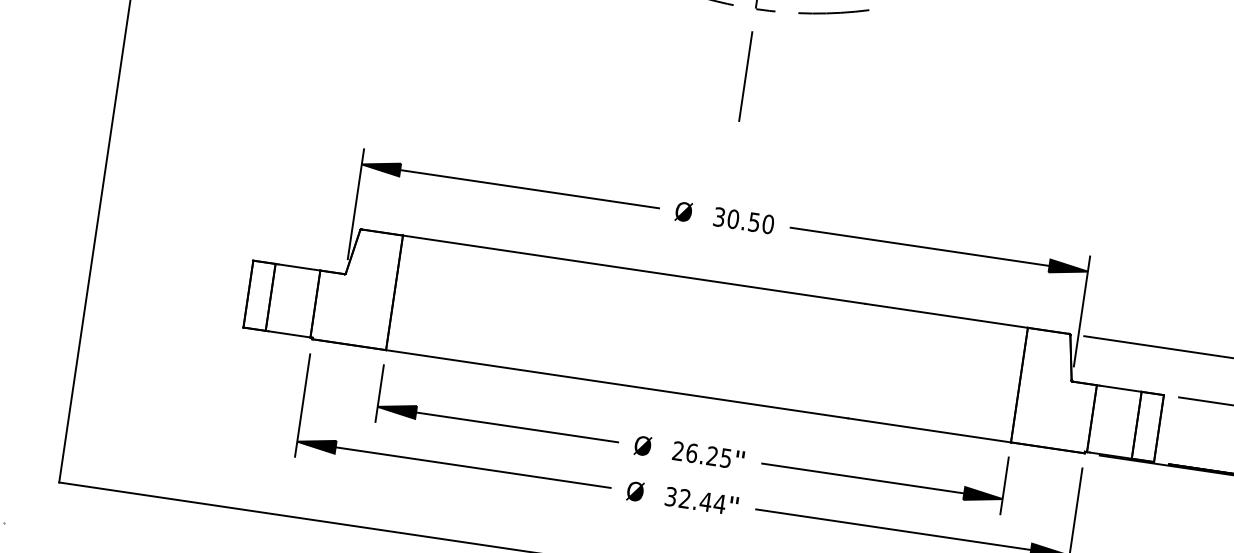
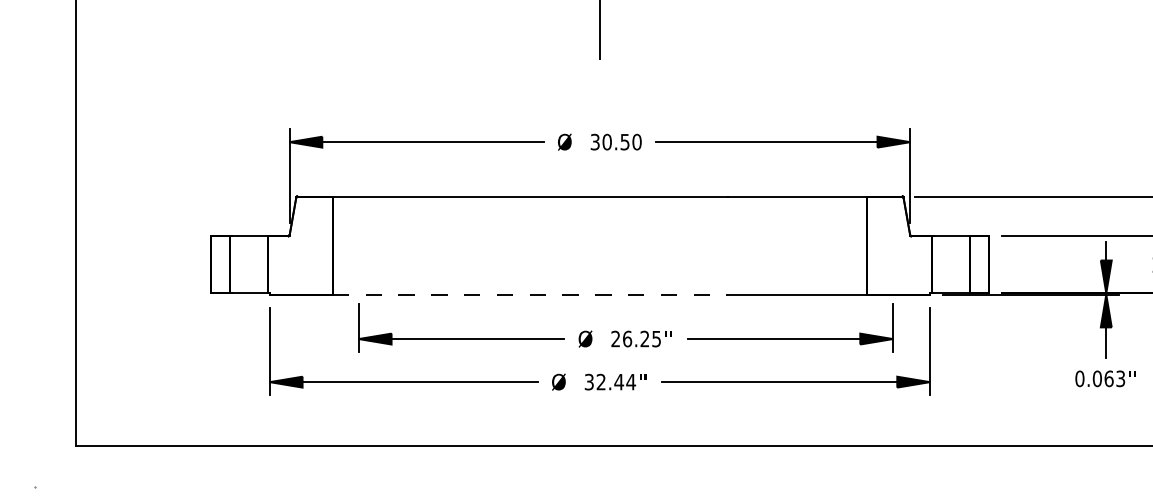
line: (617, 384) -> (530, 294), solid -> dashed
part: (691, 439) -> (625, 327), moved

